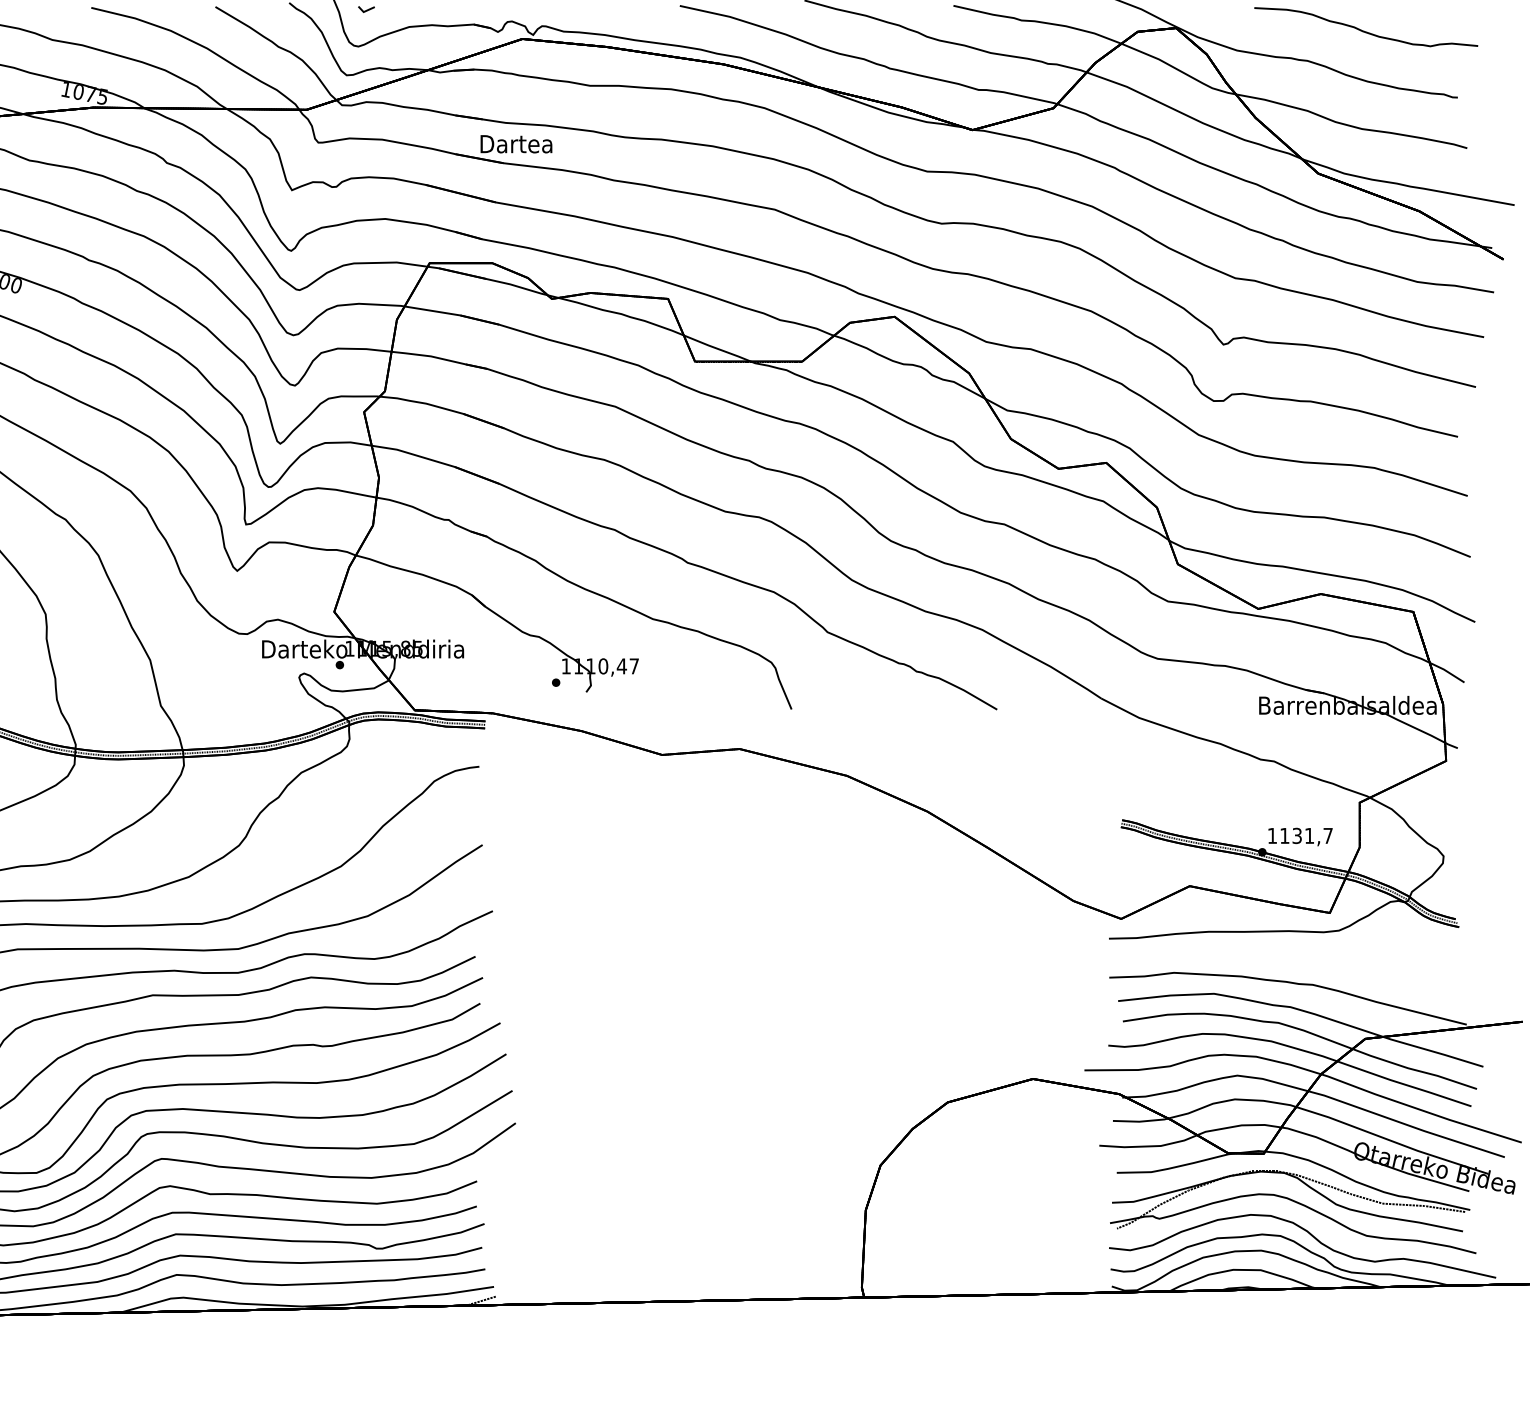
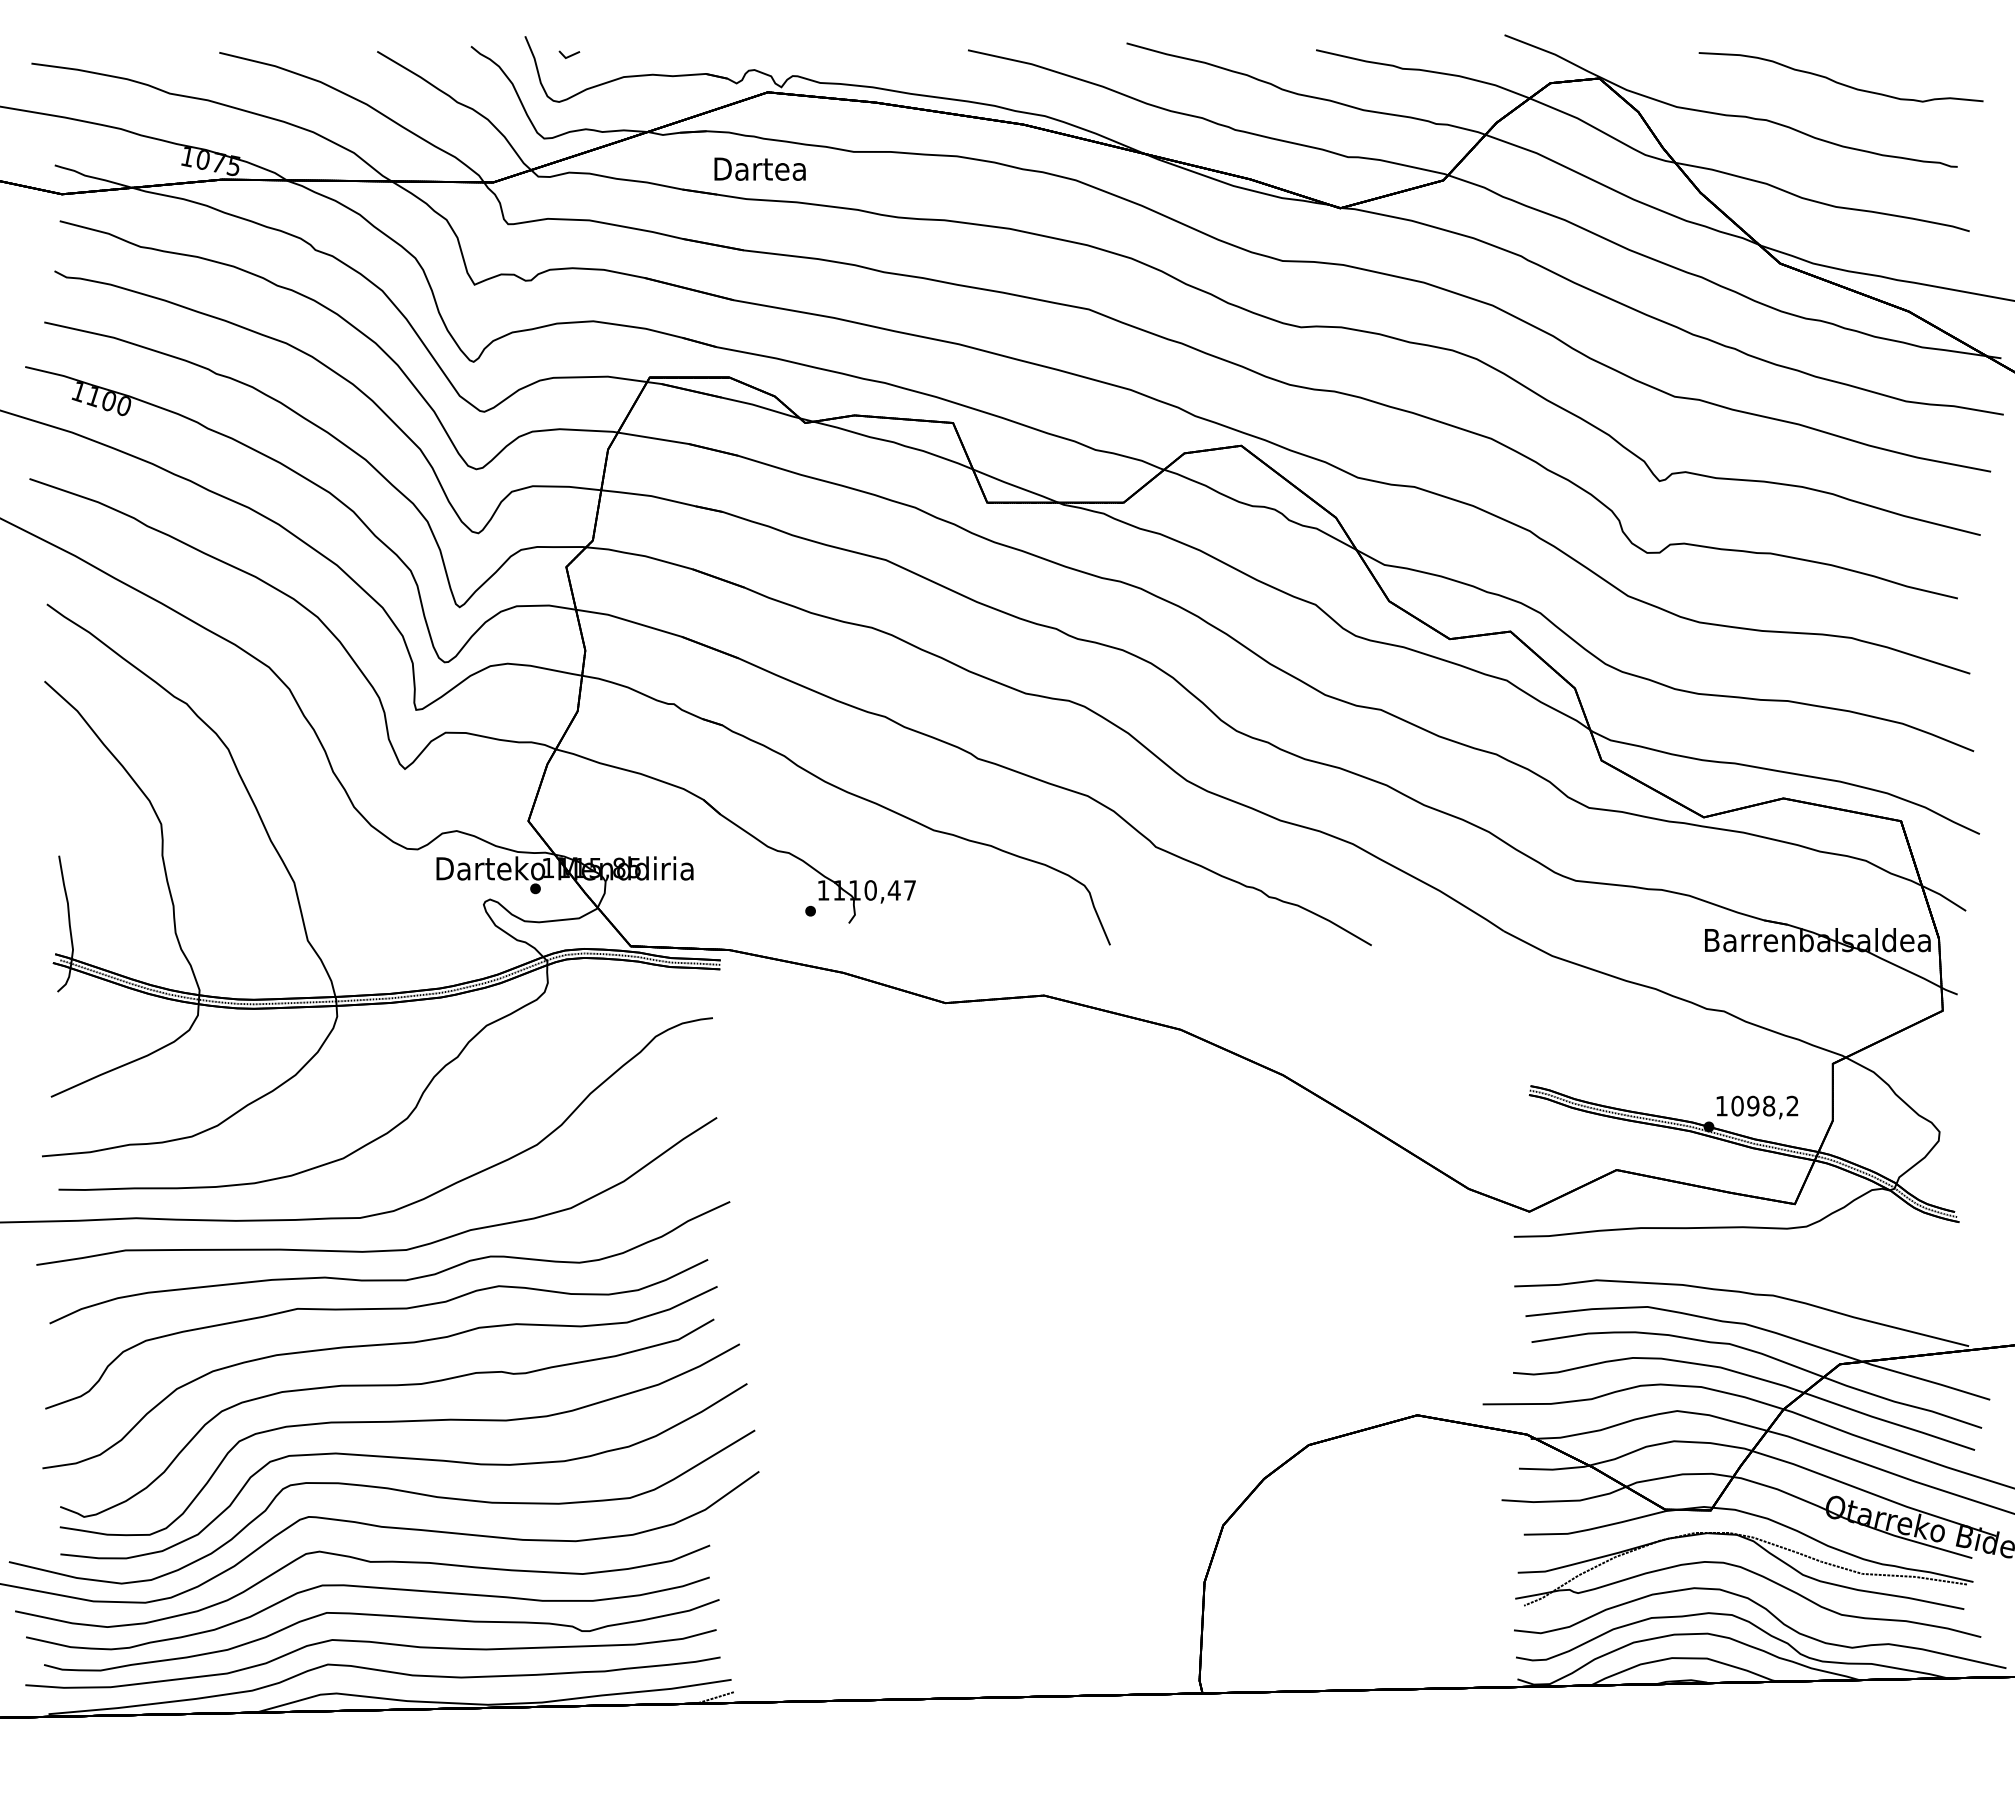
text: (515, 143) -> (759, 168), moved
text: (1305, 835) -> (1764, 1105), 1131,7 -> 1098,2

